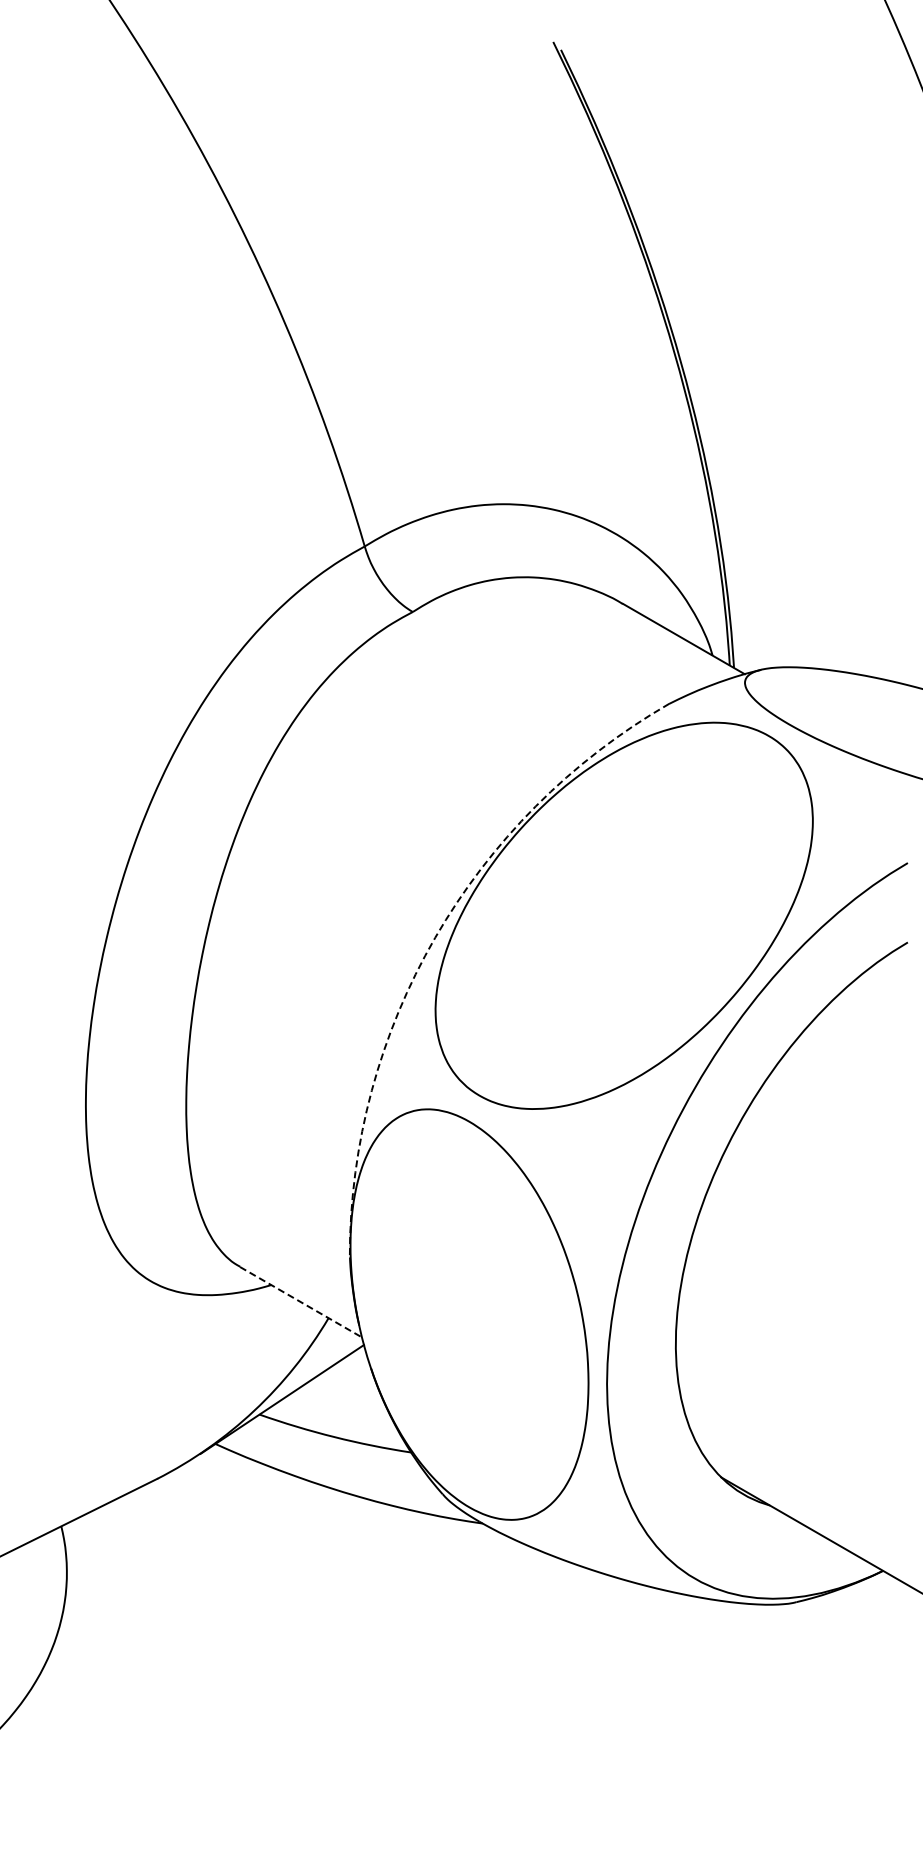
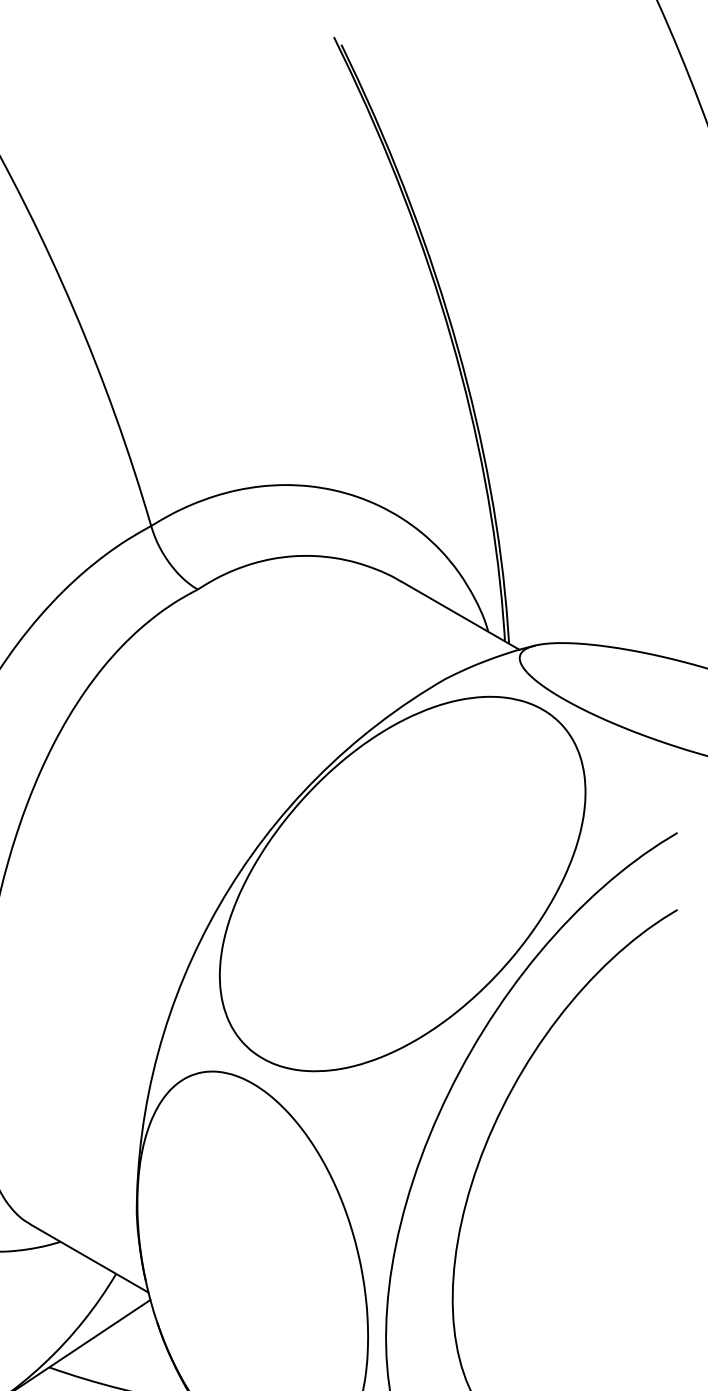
arc: (435, 937) -> (219, 905), dashed -> solid
line: (301, 1302) -> (89, 1258), dashed -> solid

